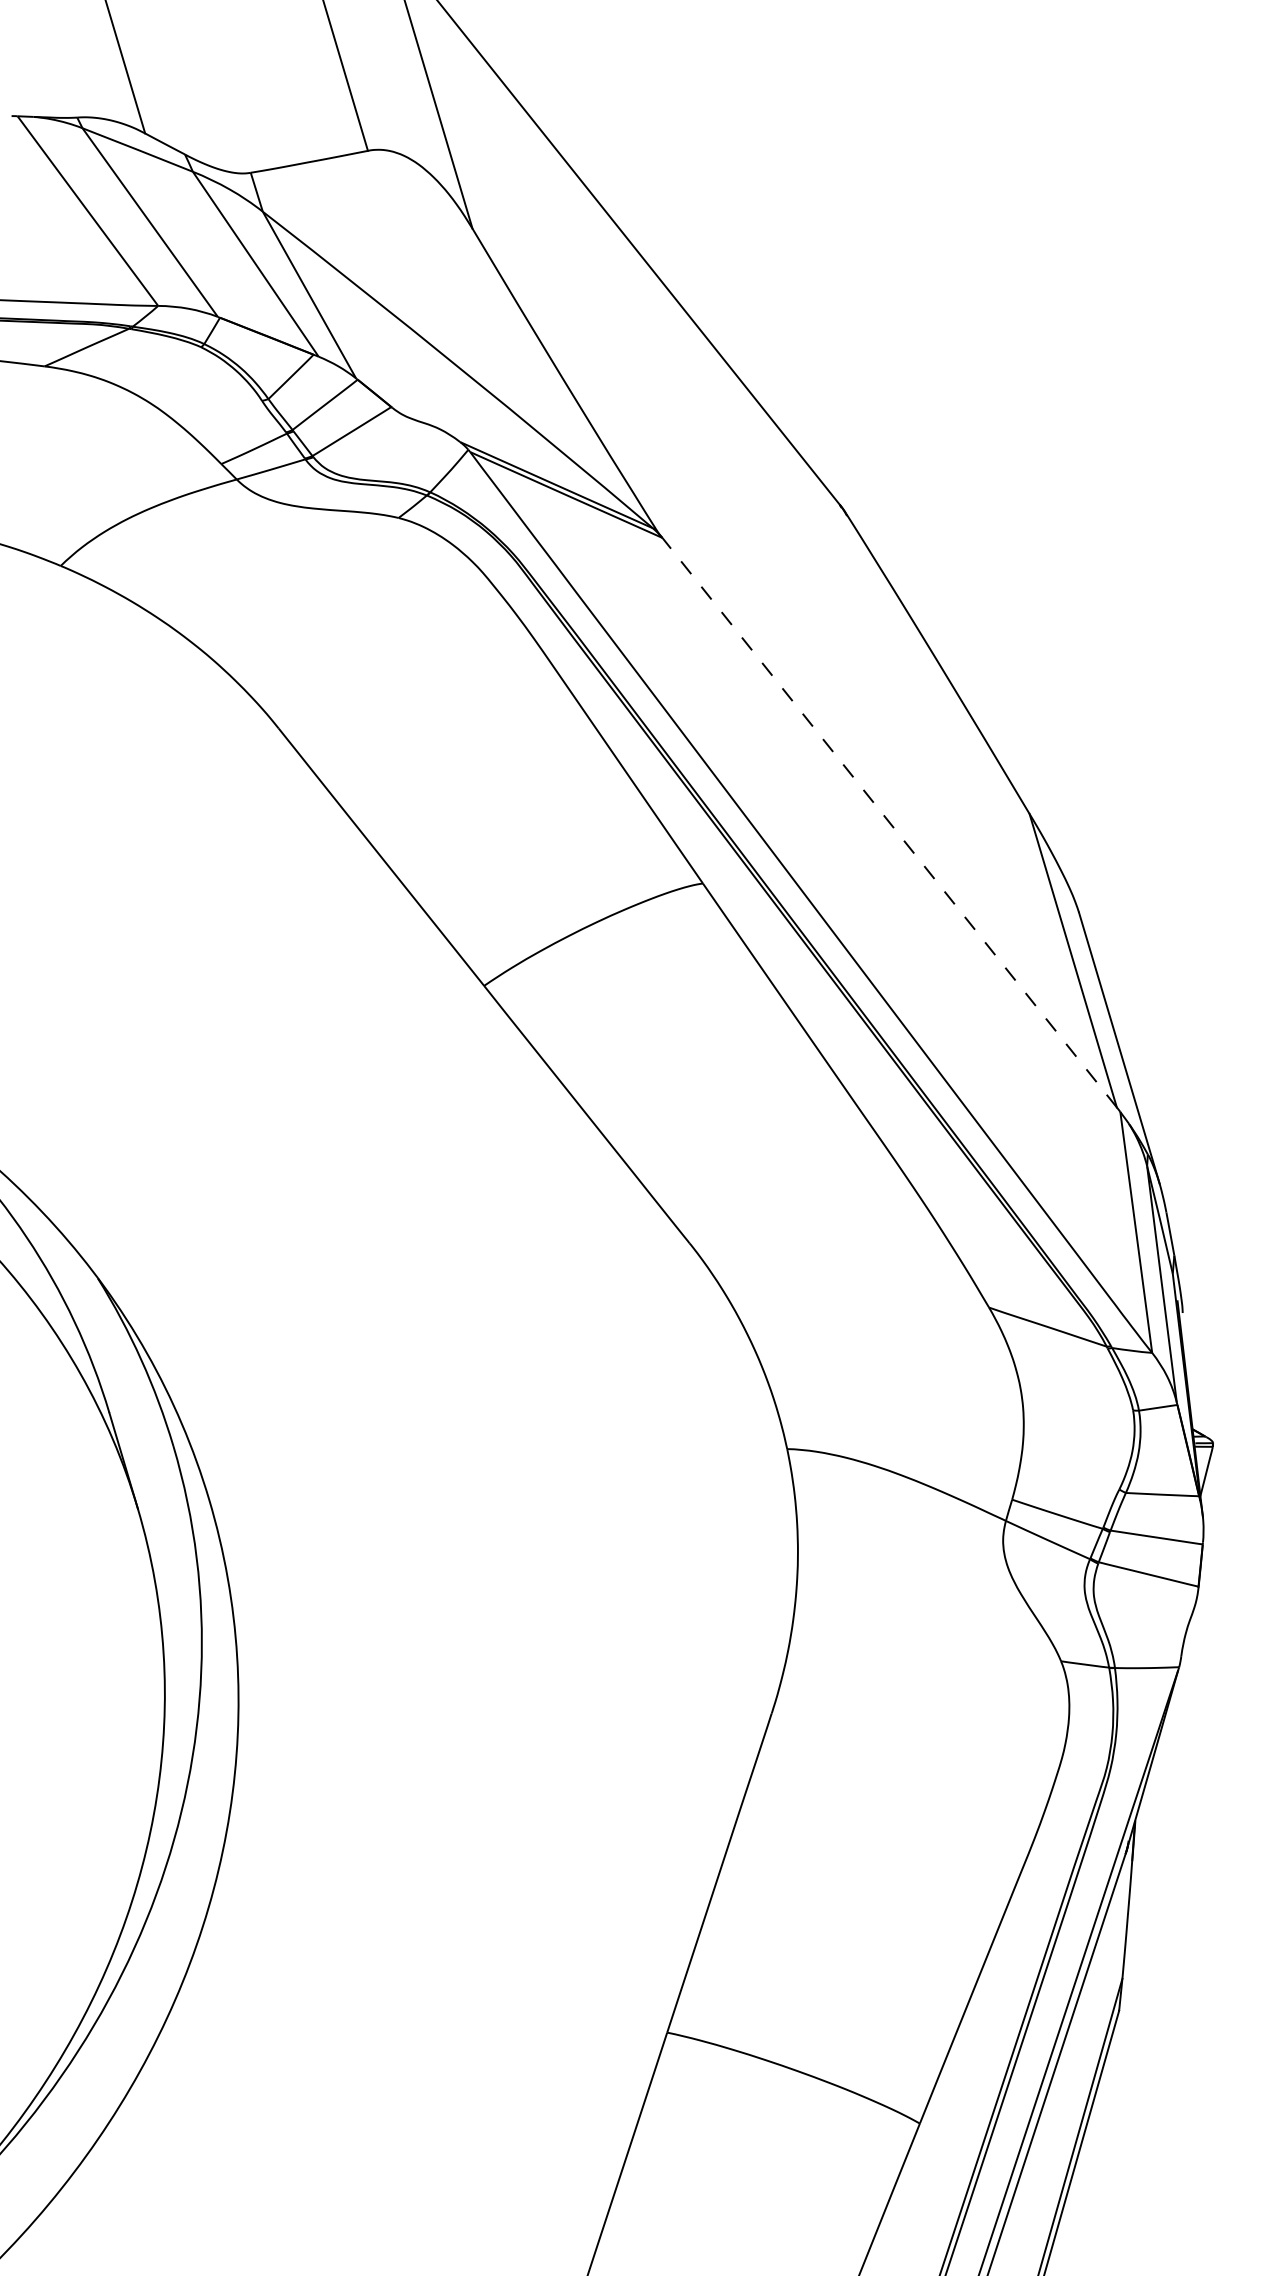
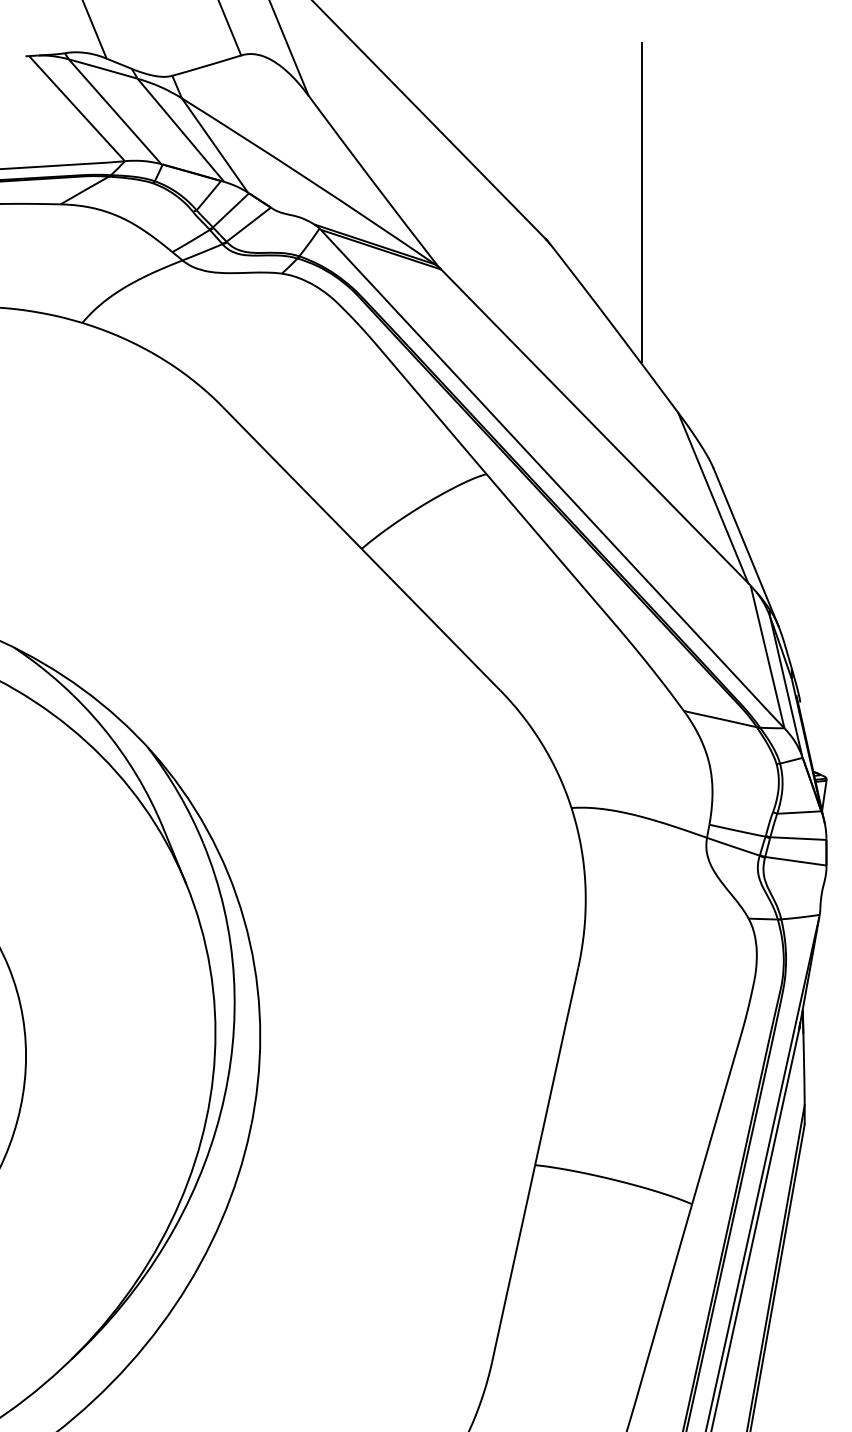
line: (1005, 460) -> (642, 202), added
line: (889, 822) -> (594, 426), dashed -> solid

